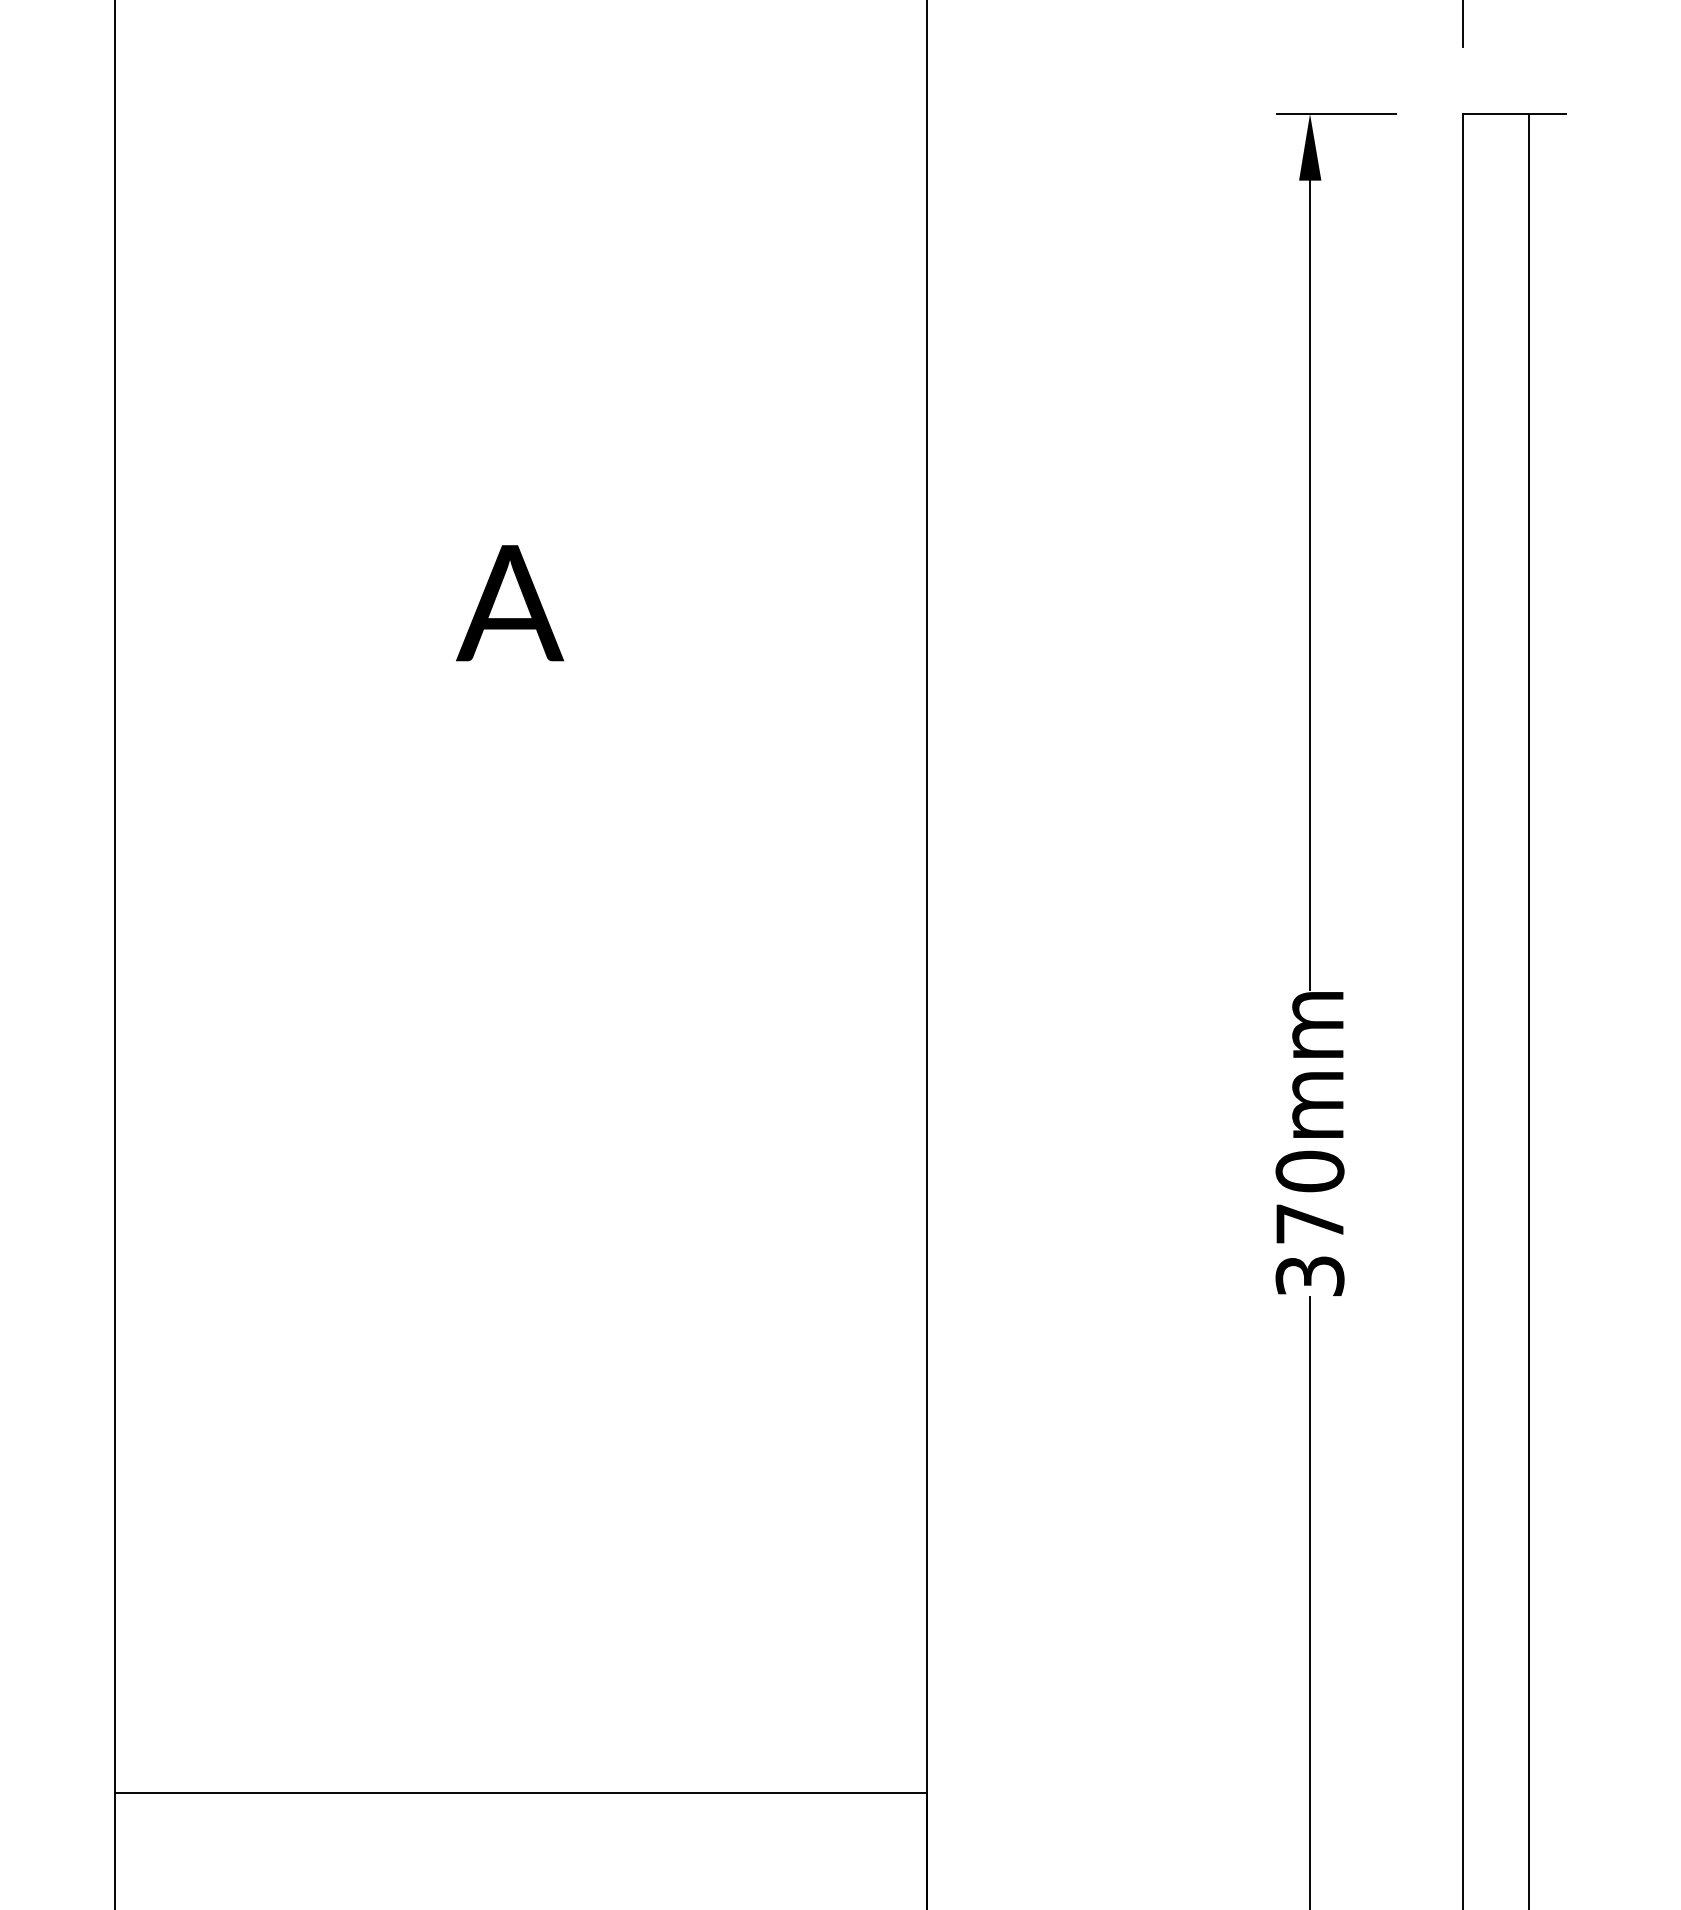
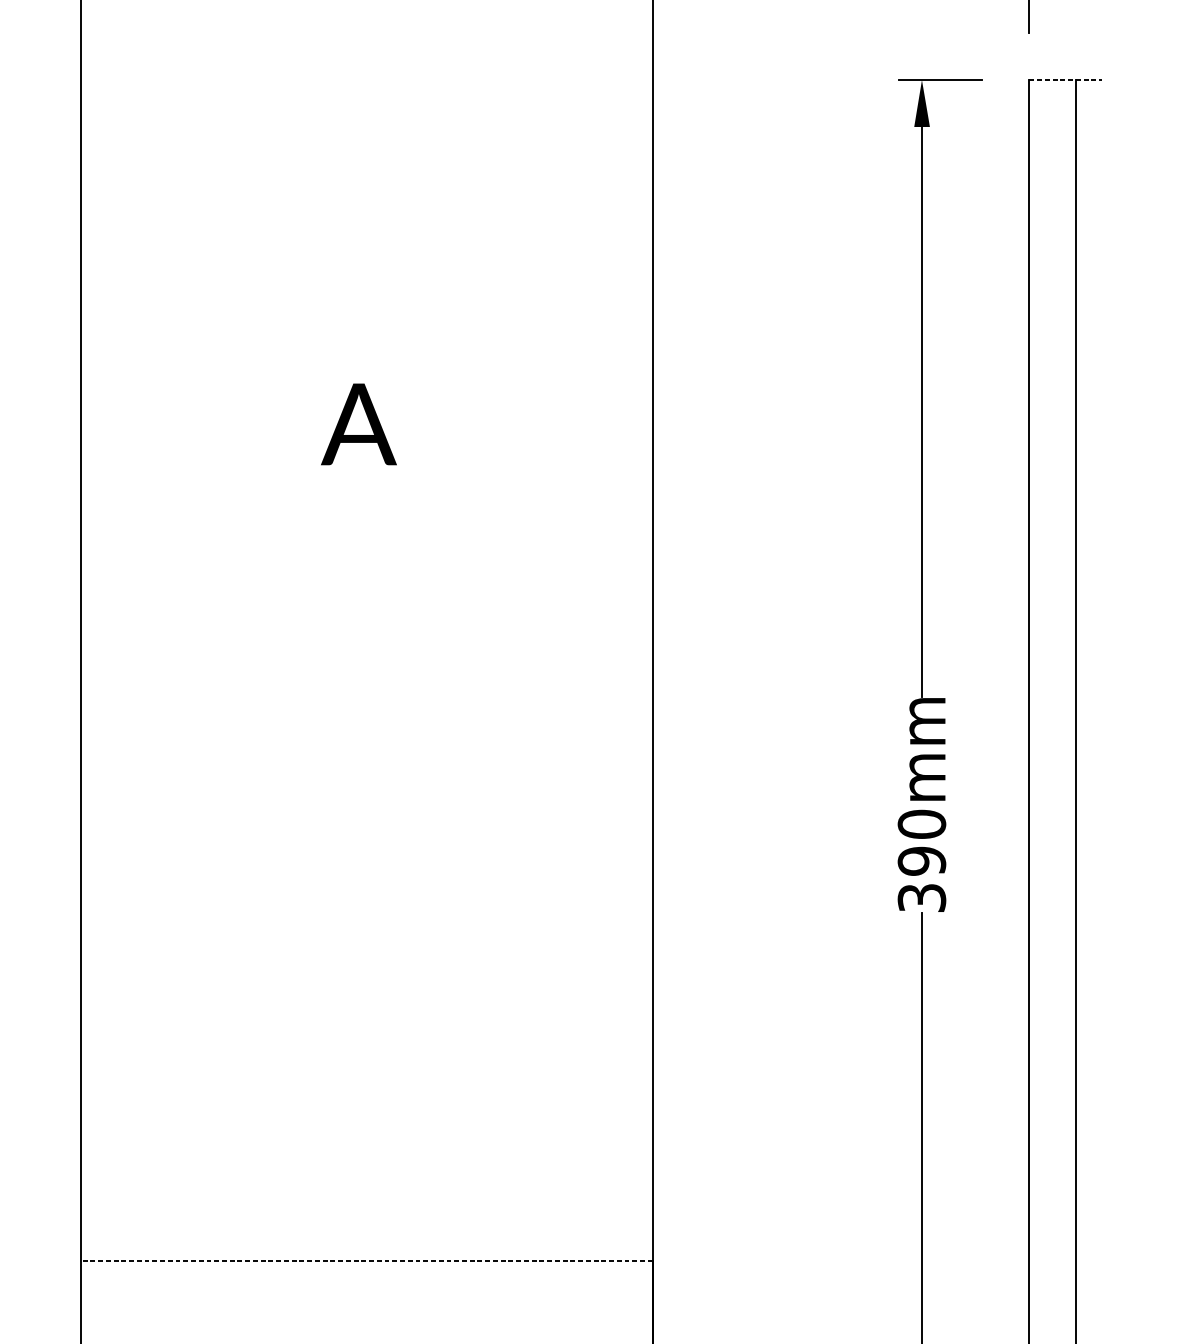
line: (1514, 113) -> (1065, 79), solid -> dashed
text: (1309, 1223) -> (921, 860), 370mm -> 390mm
line: (520, 1792) -> (366, 1261), solid -> dashed

